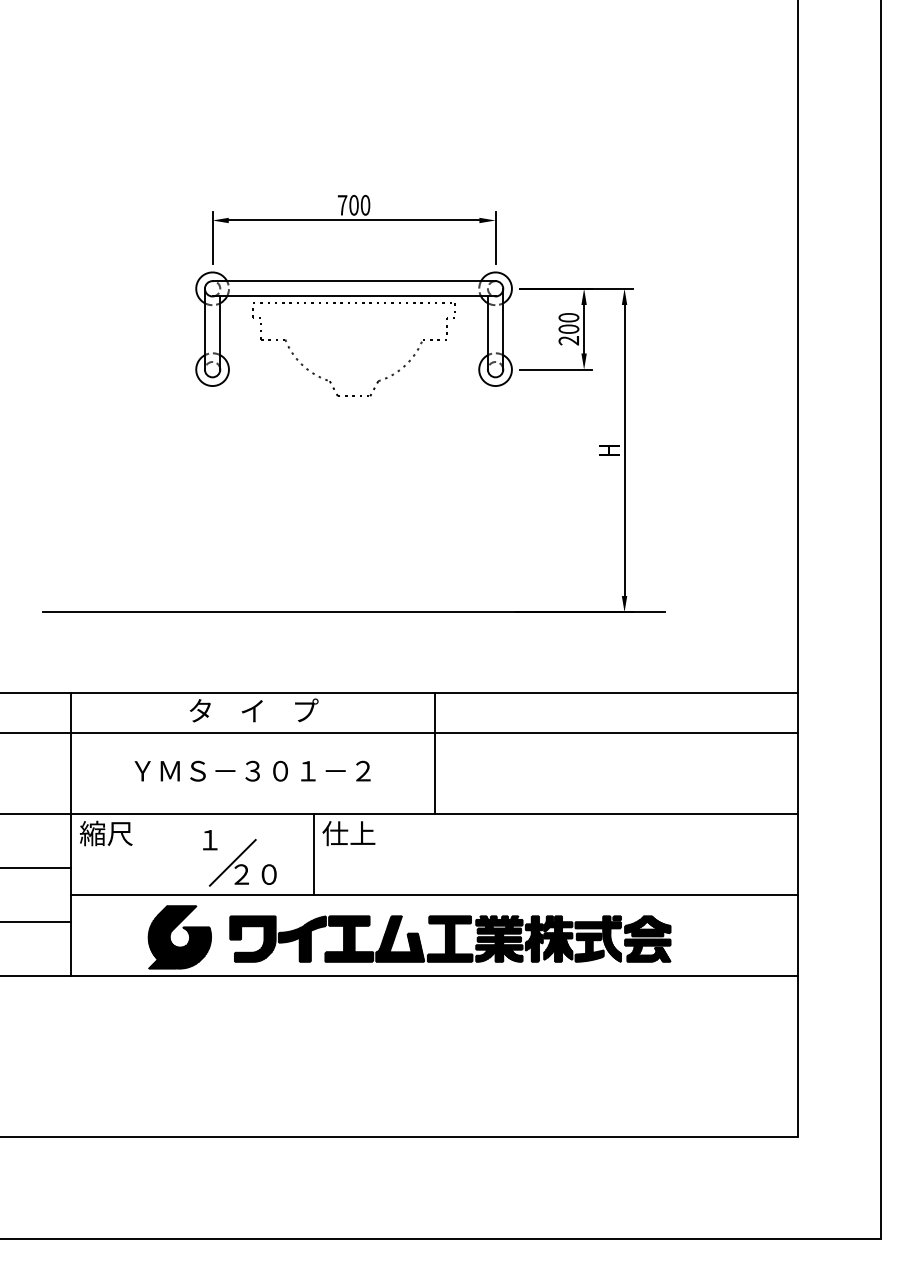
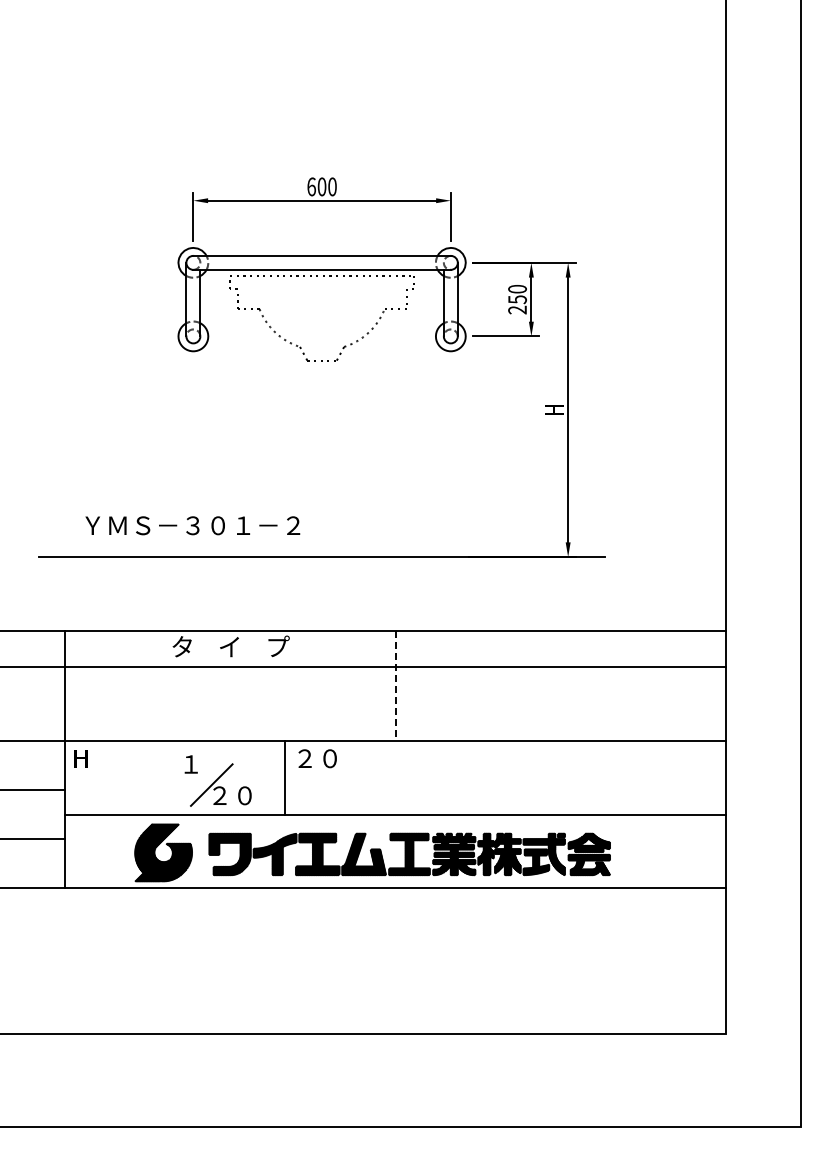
text: (342, 204) -> (311, 186), 700 -> 600
text: (568, 329) -> (517, 299), 200 -> 250
line: (434, 754) -> (395, 686), solid -> dashed
text: (252, 770) -> (192, 525), moved
text: (106, 832) -> (96, 757), 縮尺 -> H
text: (349, 833) -> (317, 758), 仕上 -> ２０

